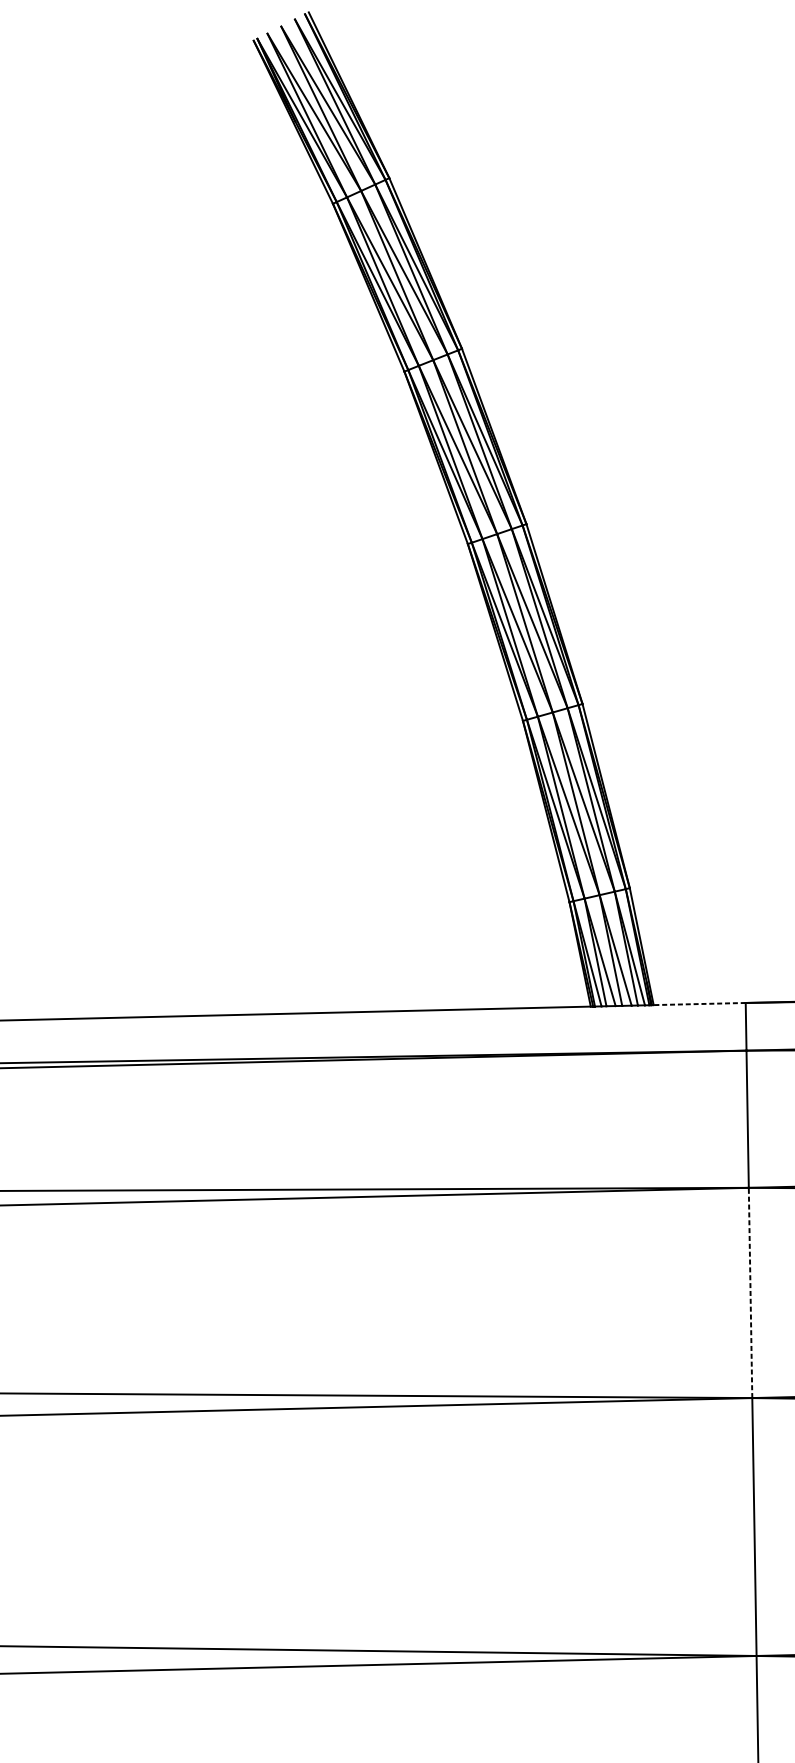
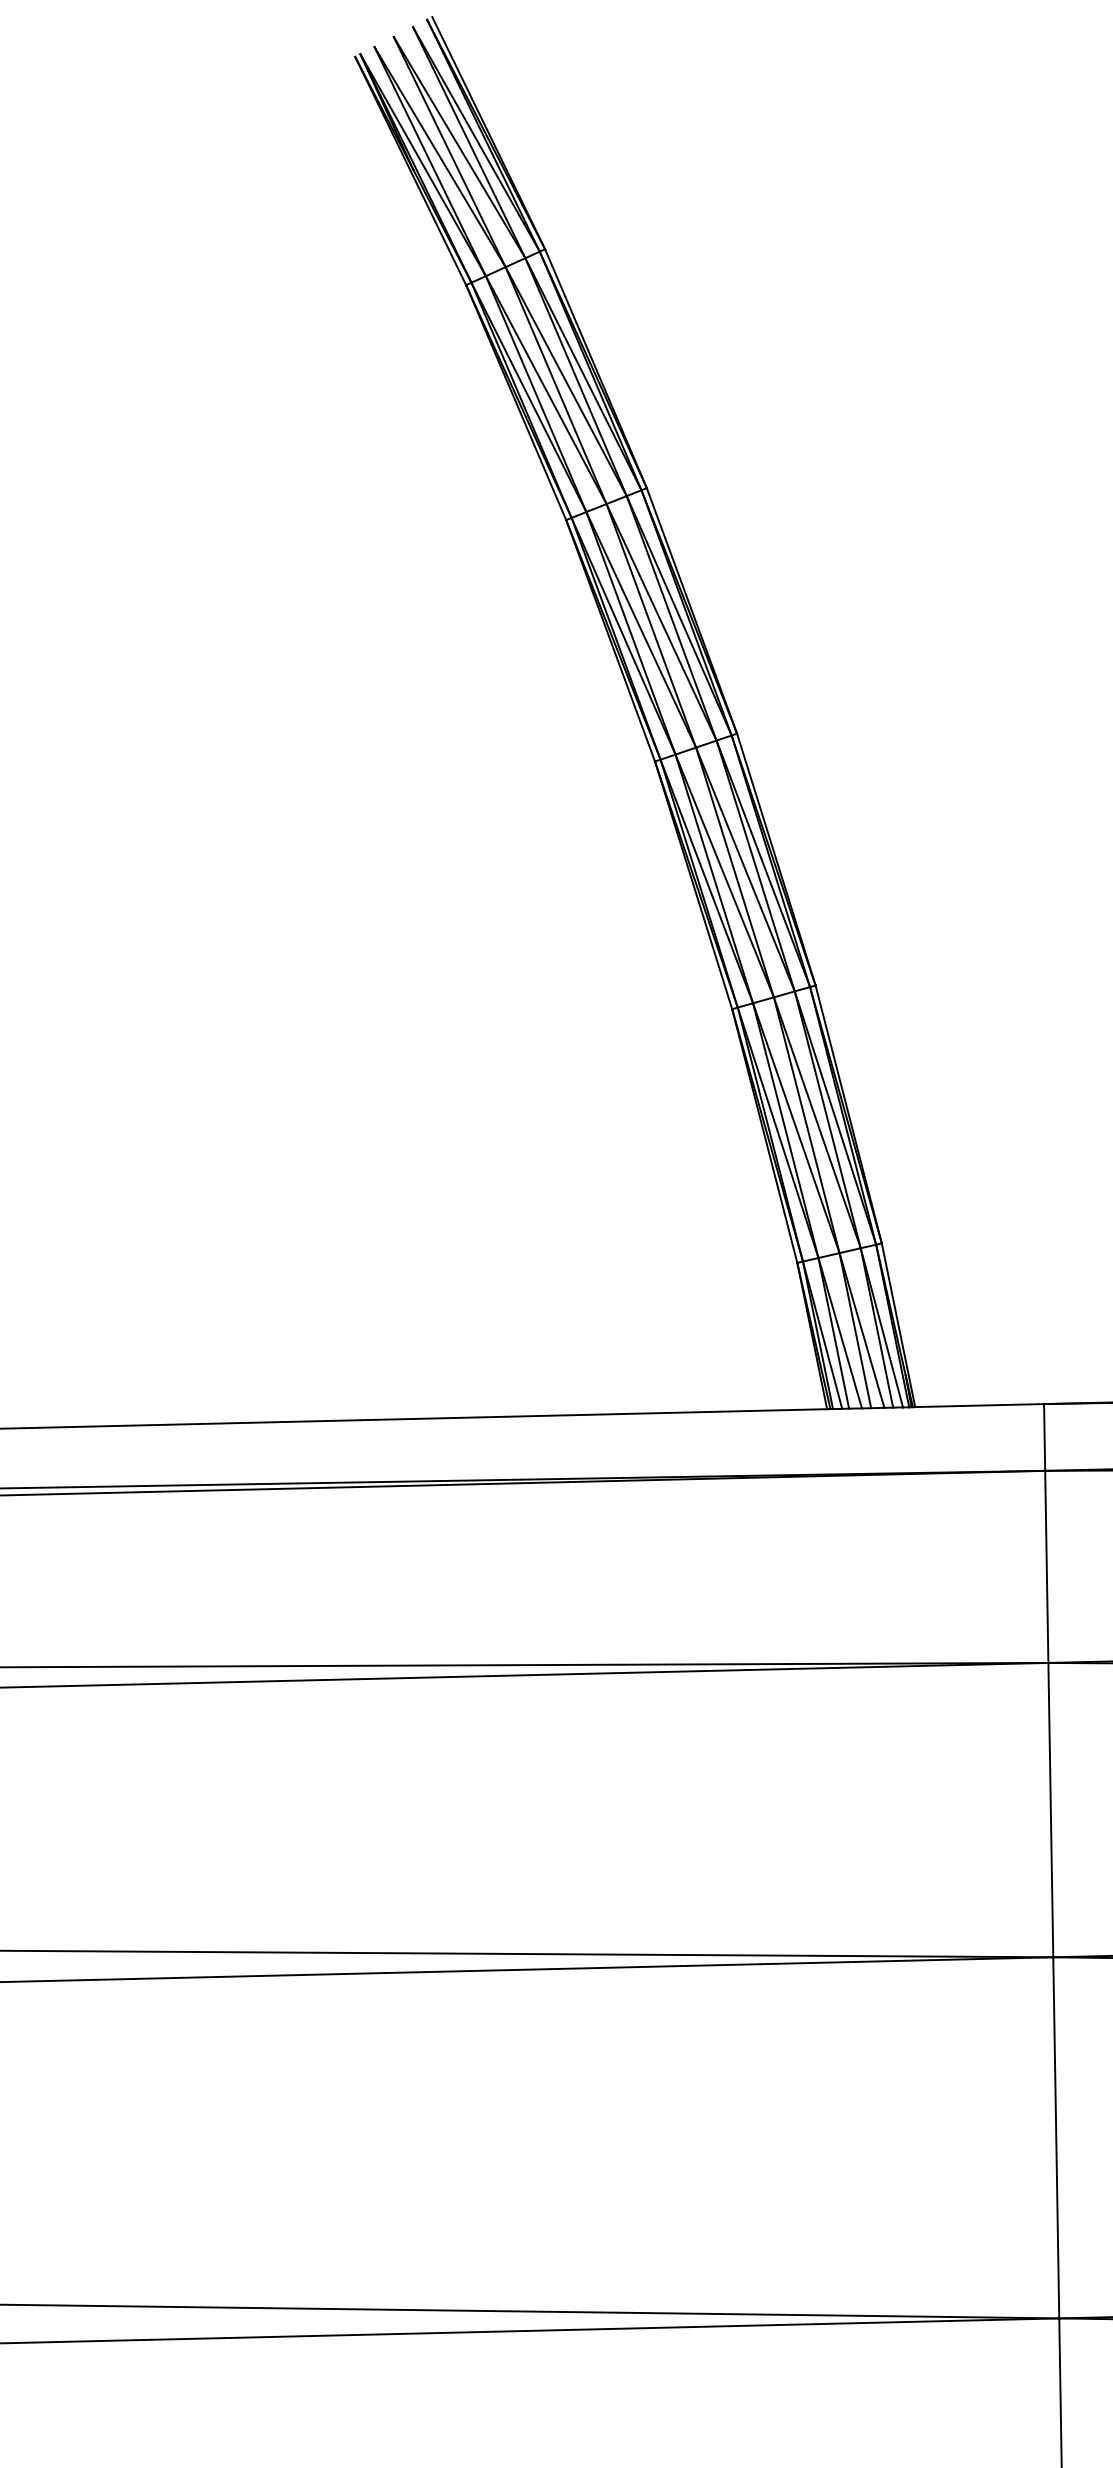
line: (699, 1003) -> (979, 1405), dashed -> solid
line: (750, 1292) -> (1050, 1809), dashed -> solid

